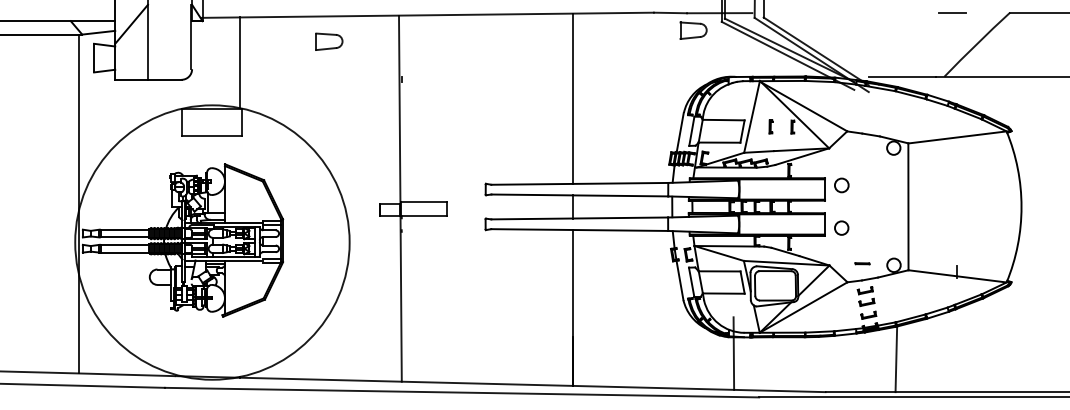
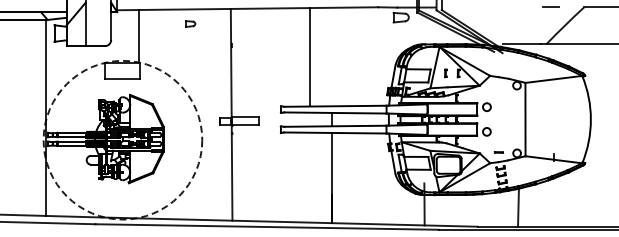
part: (329, 40) -> (190, 23), size x0.6
line: (573, 97) -> (309, 56), moved
circle: (211, 241) -> (122, 139), solid -> dashed

